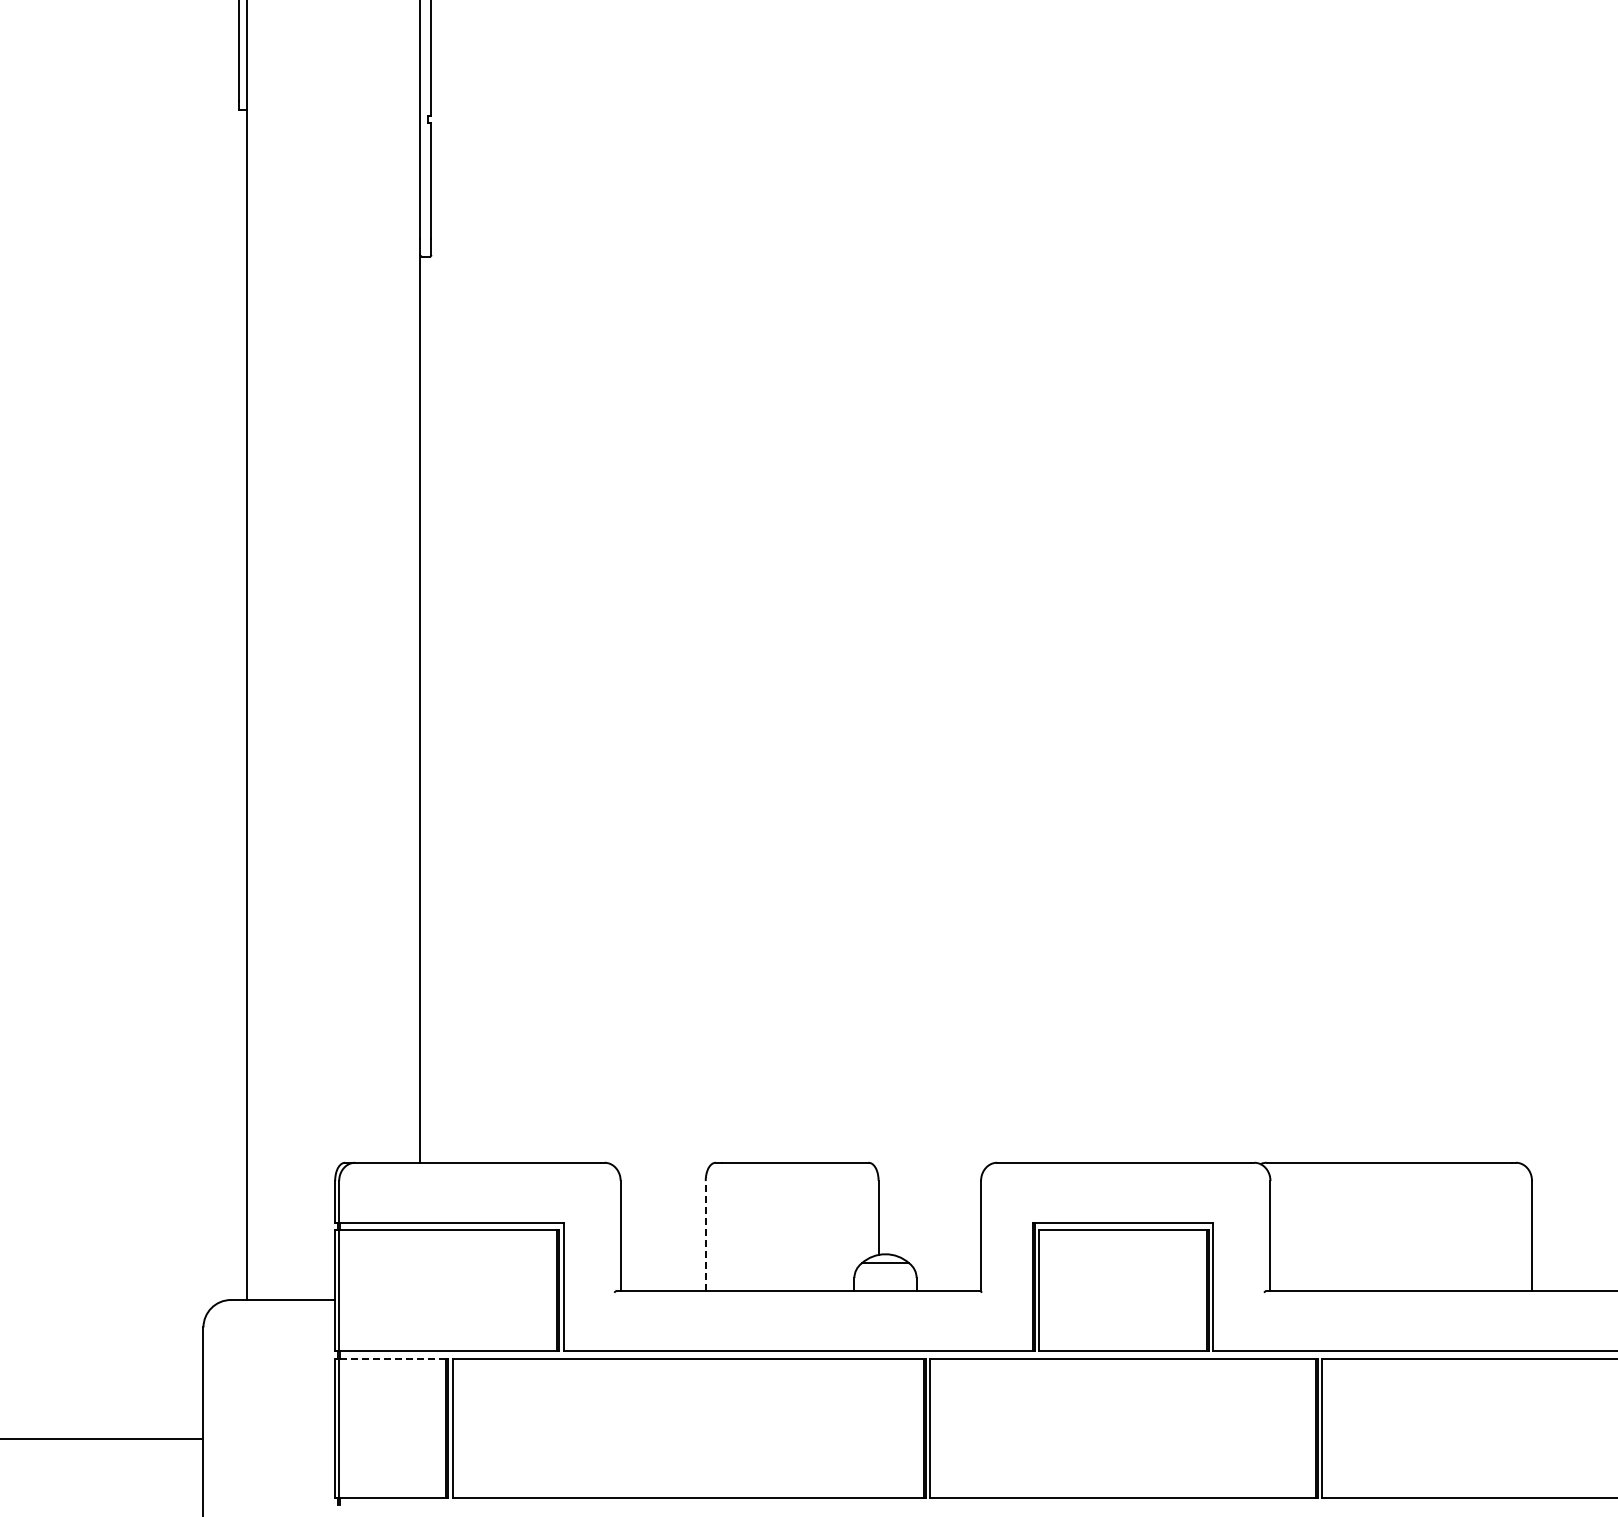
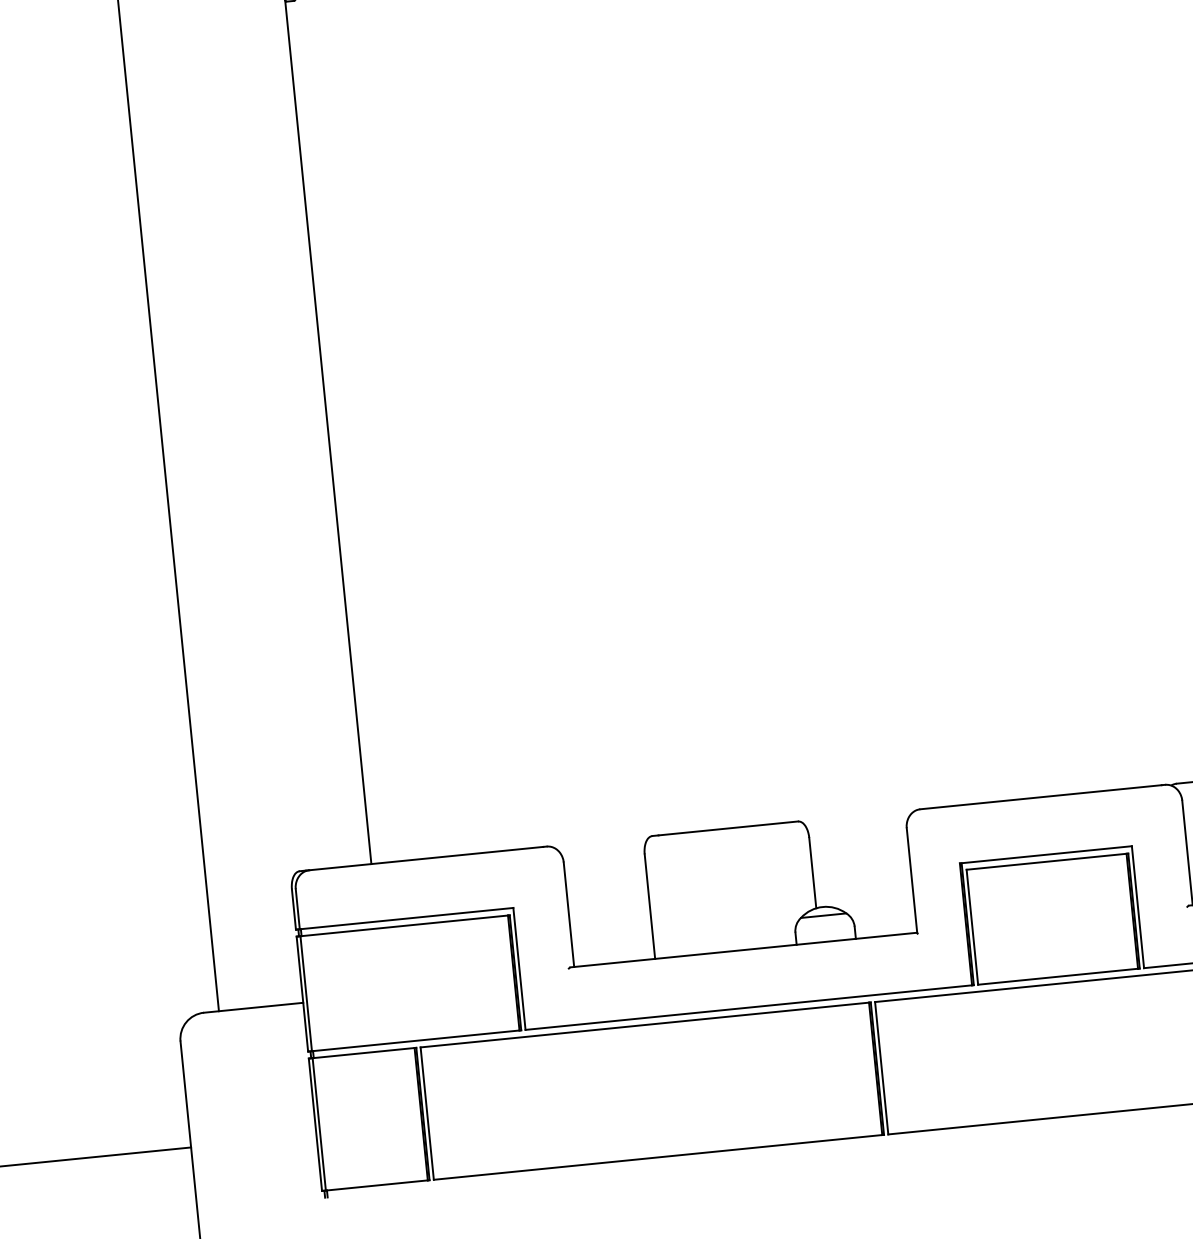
line: (705, 1235) -> (649, 906), dashed -> solid
line: (392, 1358) -> (363, 1053), dashed -> solid

